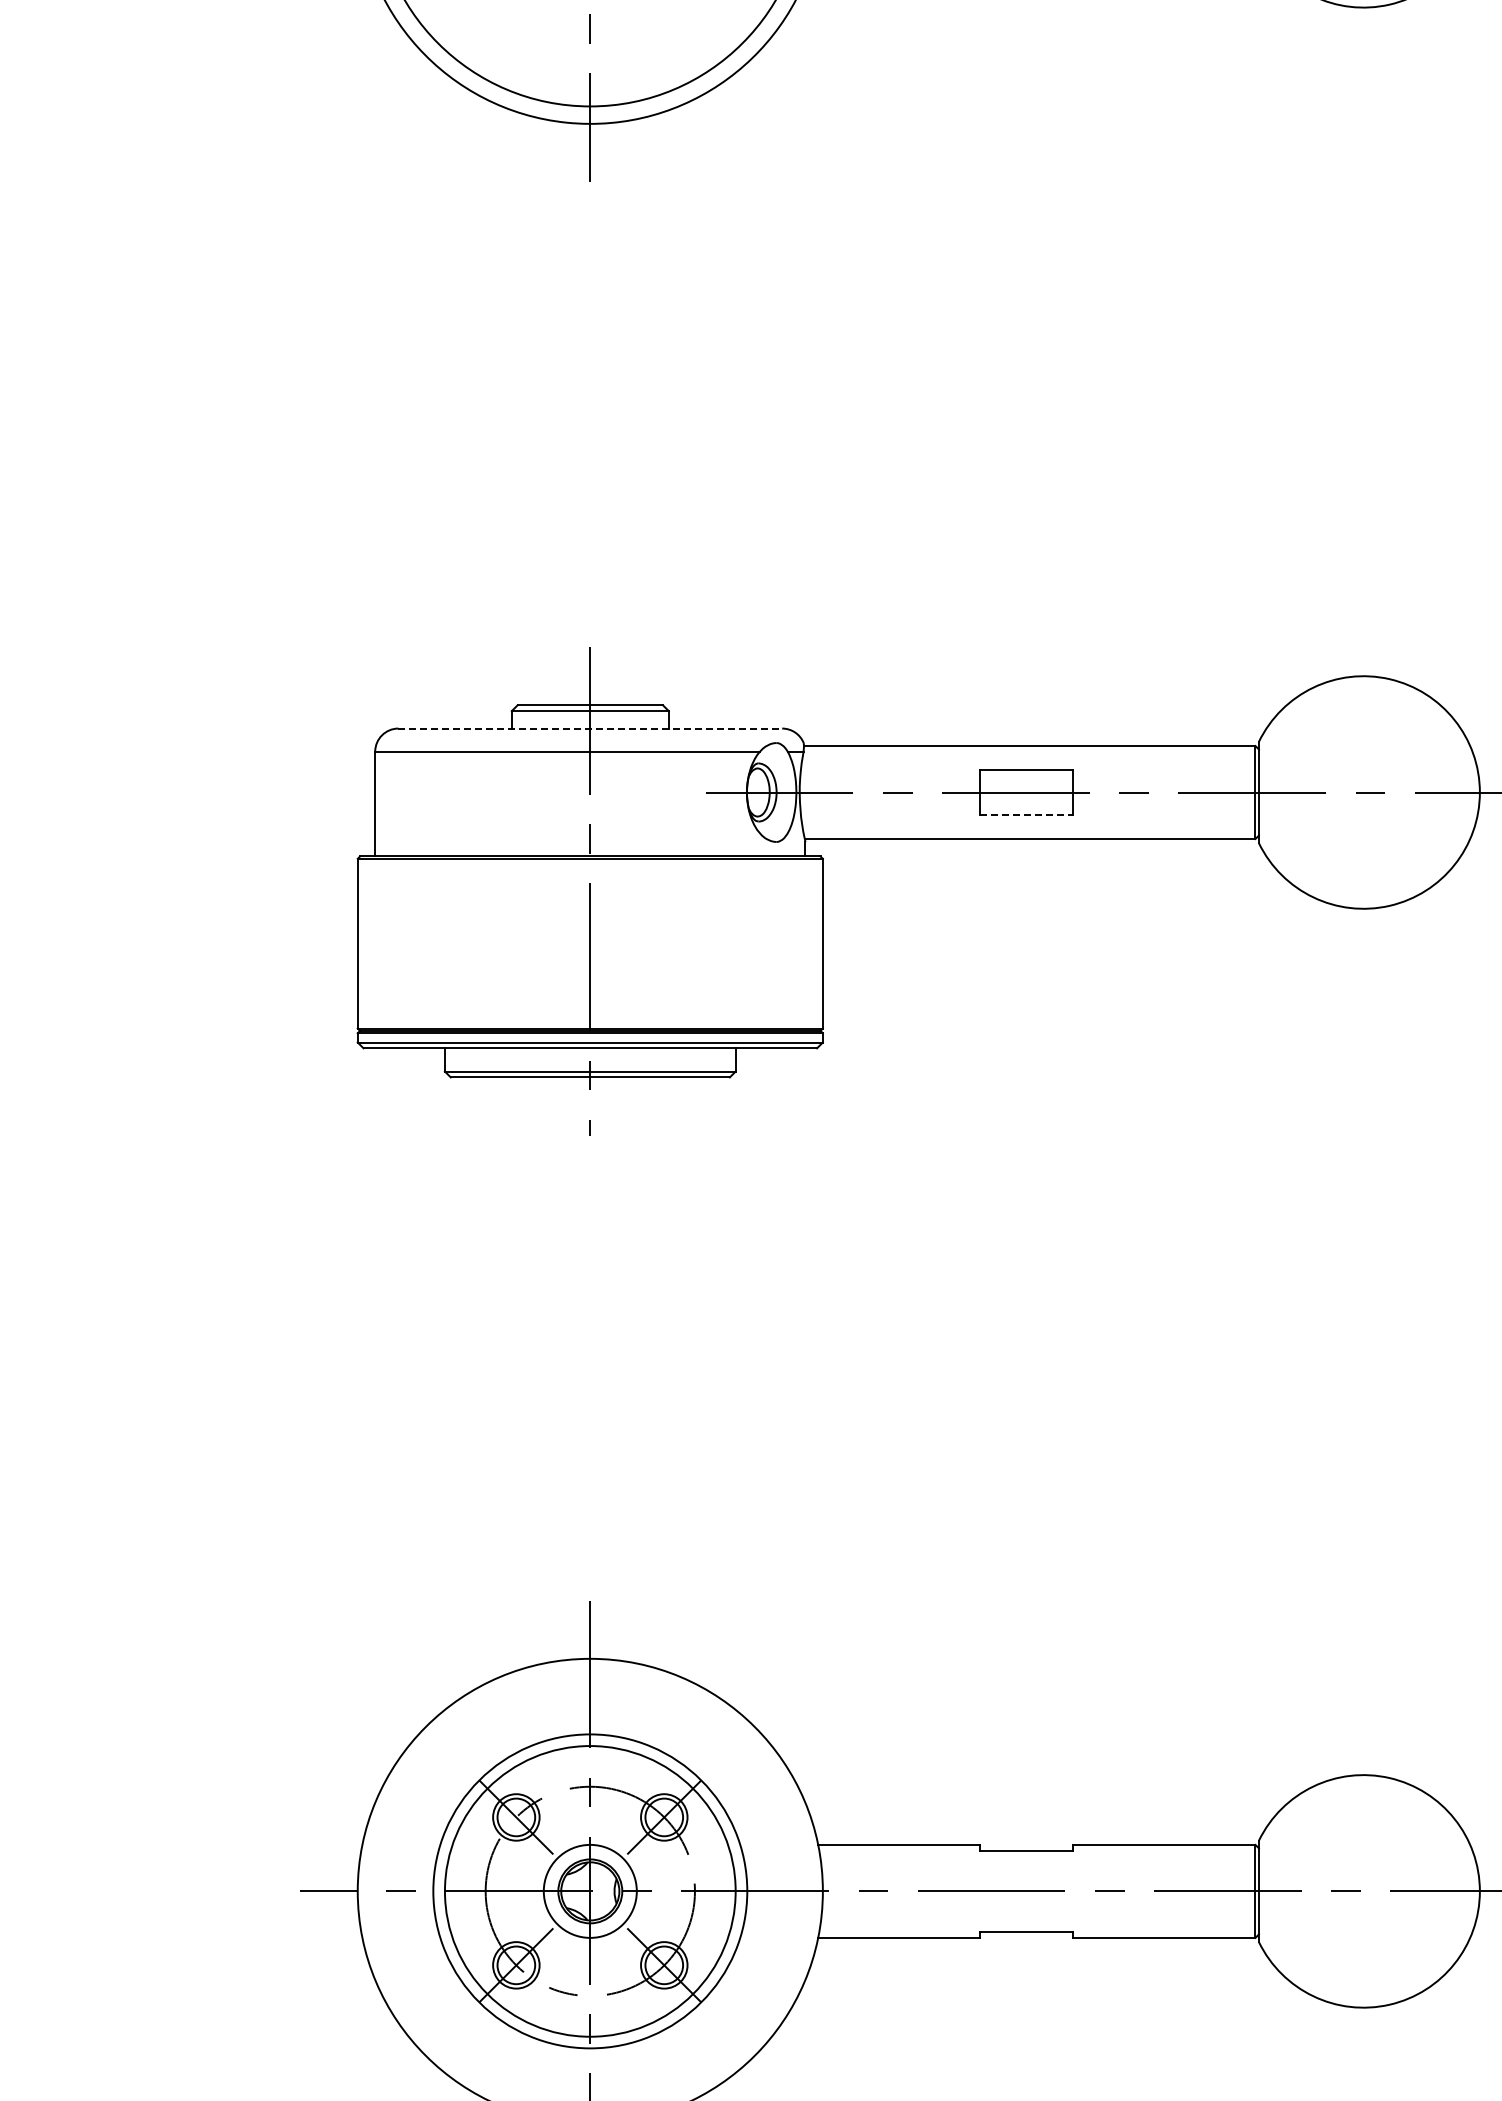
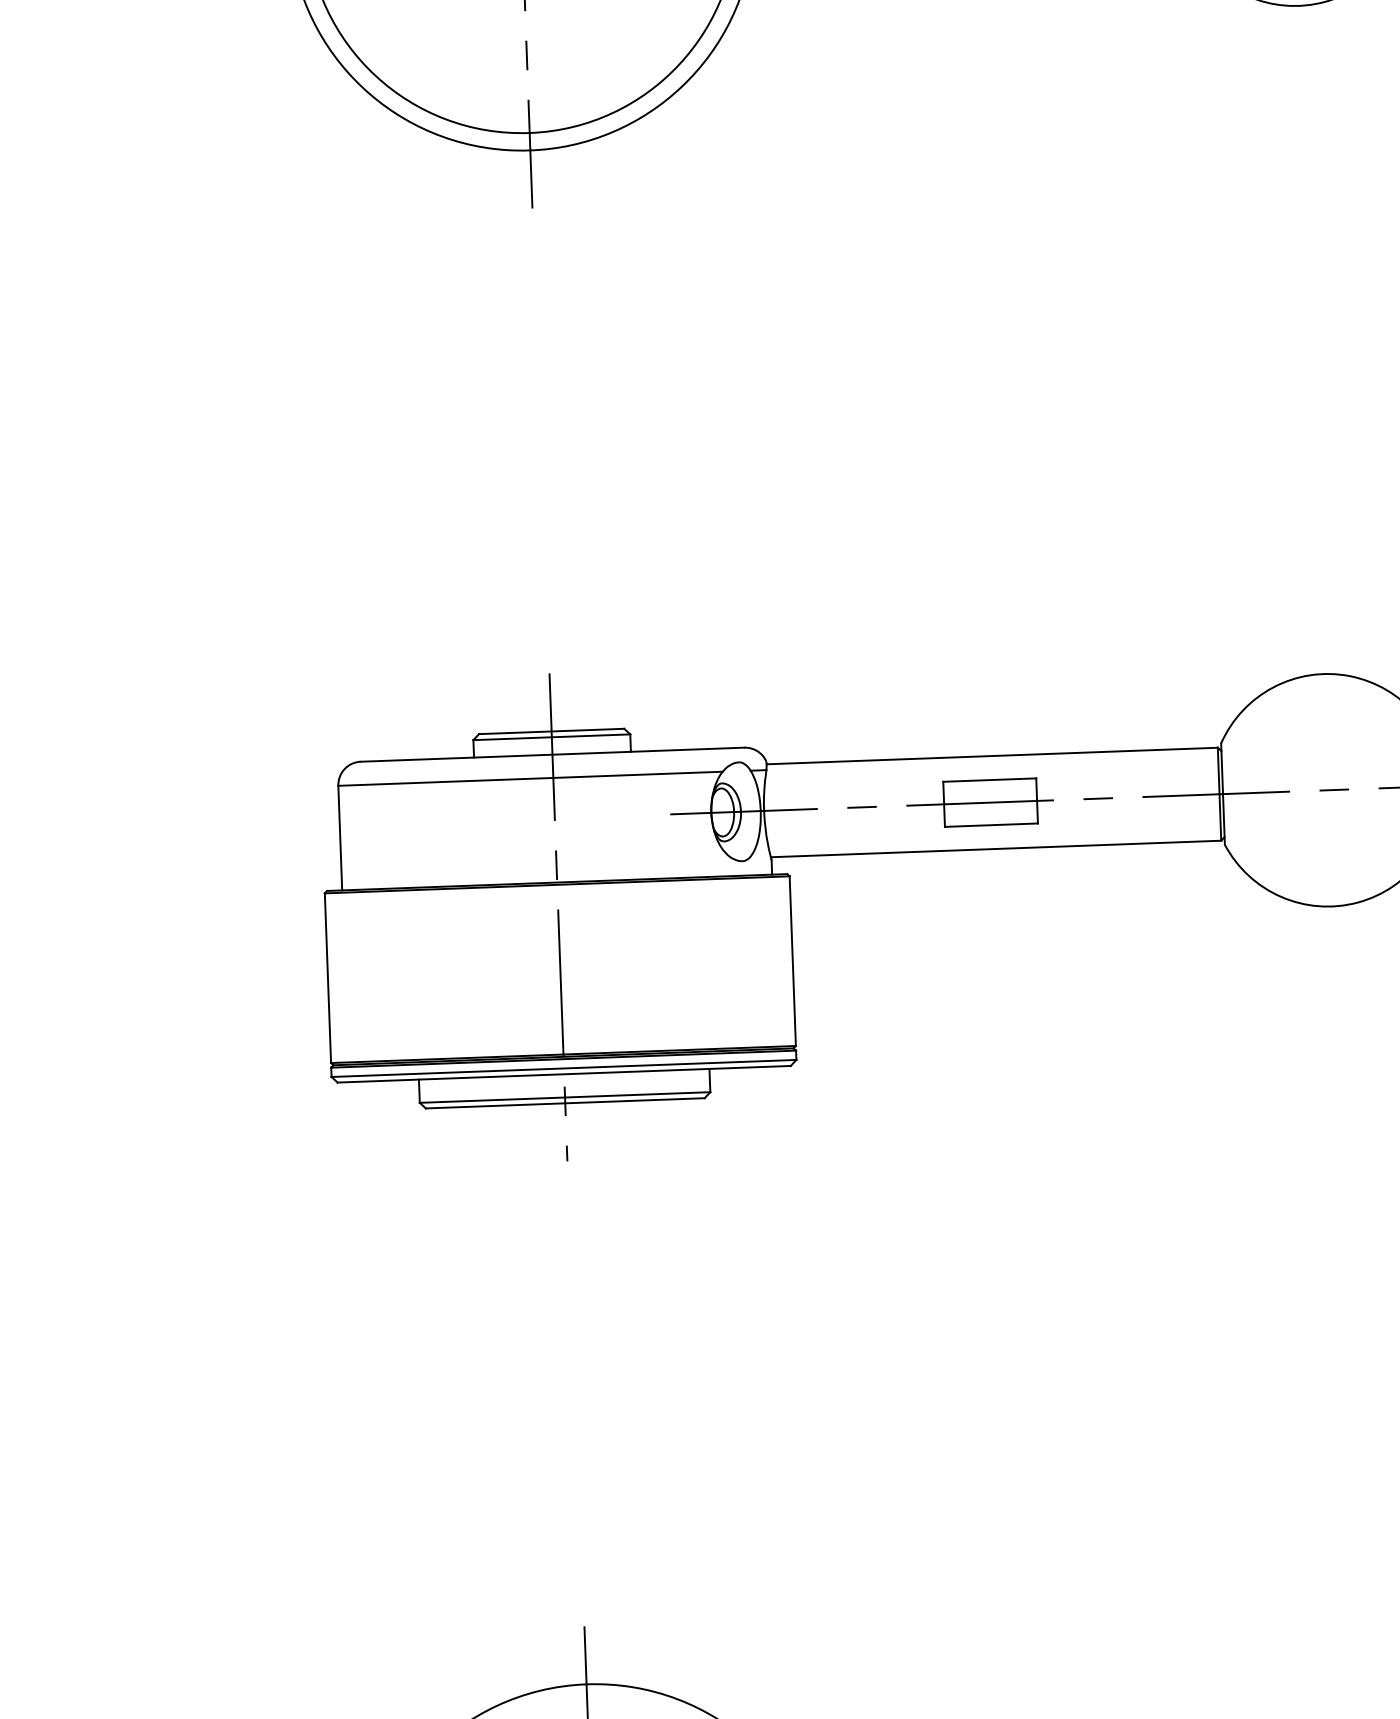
line: (590, 728) -> (552, 754), dashed -> solid
line: (1026, 815) -> (991, 825), dashed -> solid

